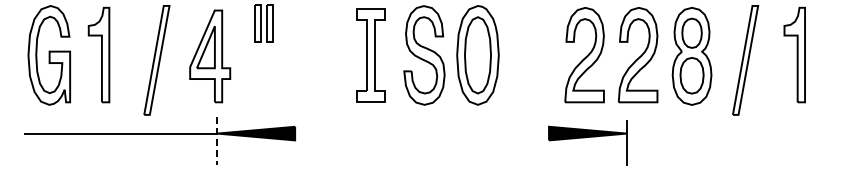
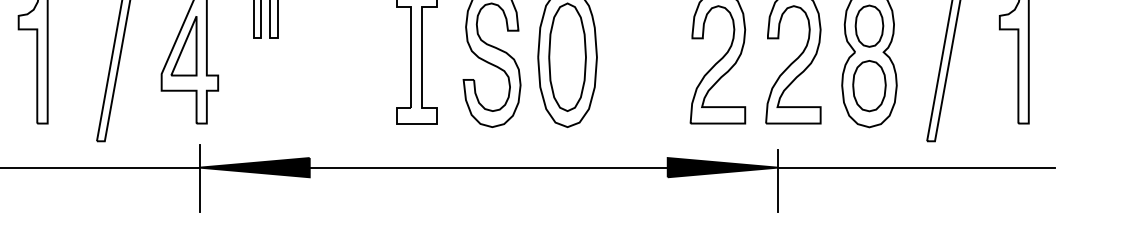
line: (422, 133) -> (489, 167), added
line: (724, 133) -> (915, 167), added
line: (217, 141) -> (200, 178), dashed -> solid

